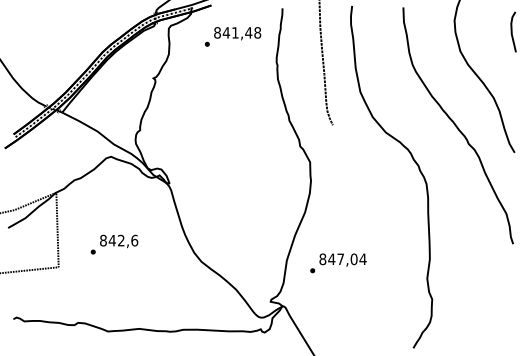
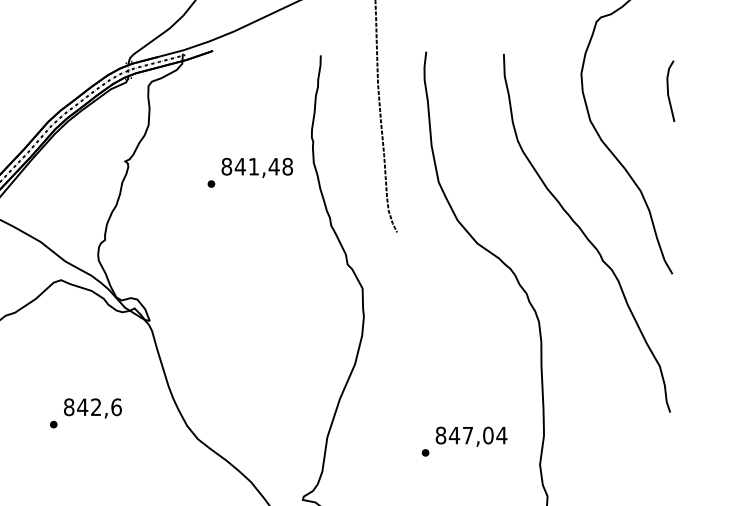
text: (232, 36) -> (249, 172), moved
text: (114, 244) -> (85, 413), moved
text: (338, 263) -> (464, 441), moved

